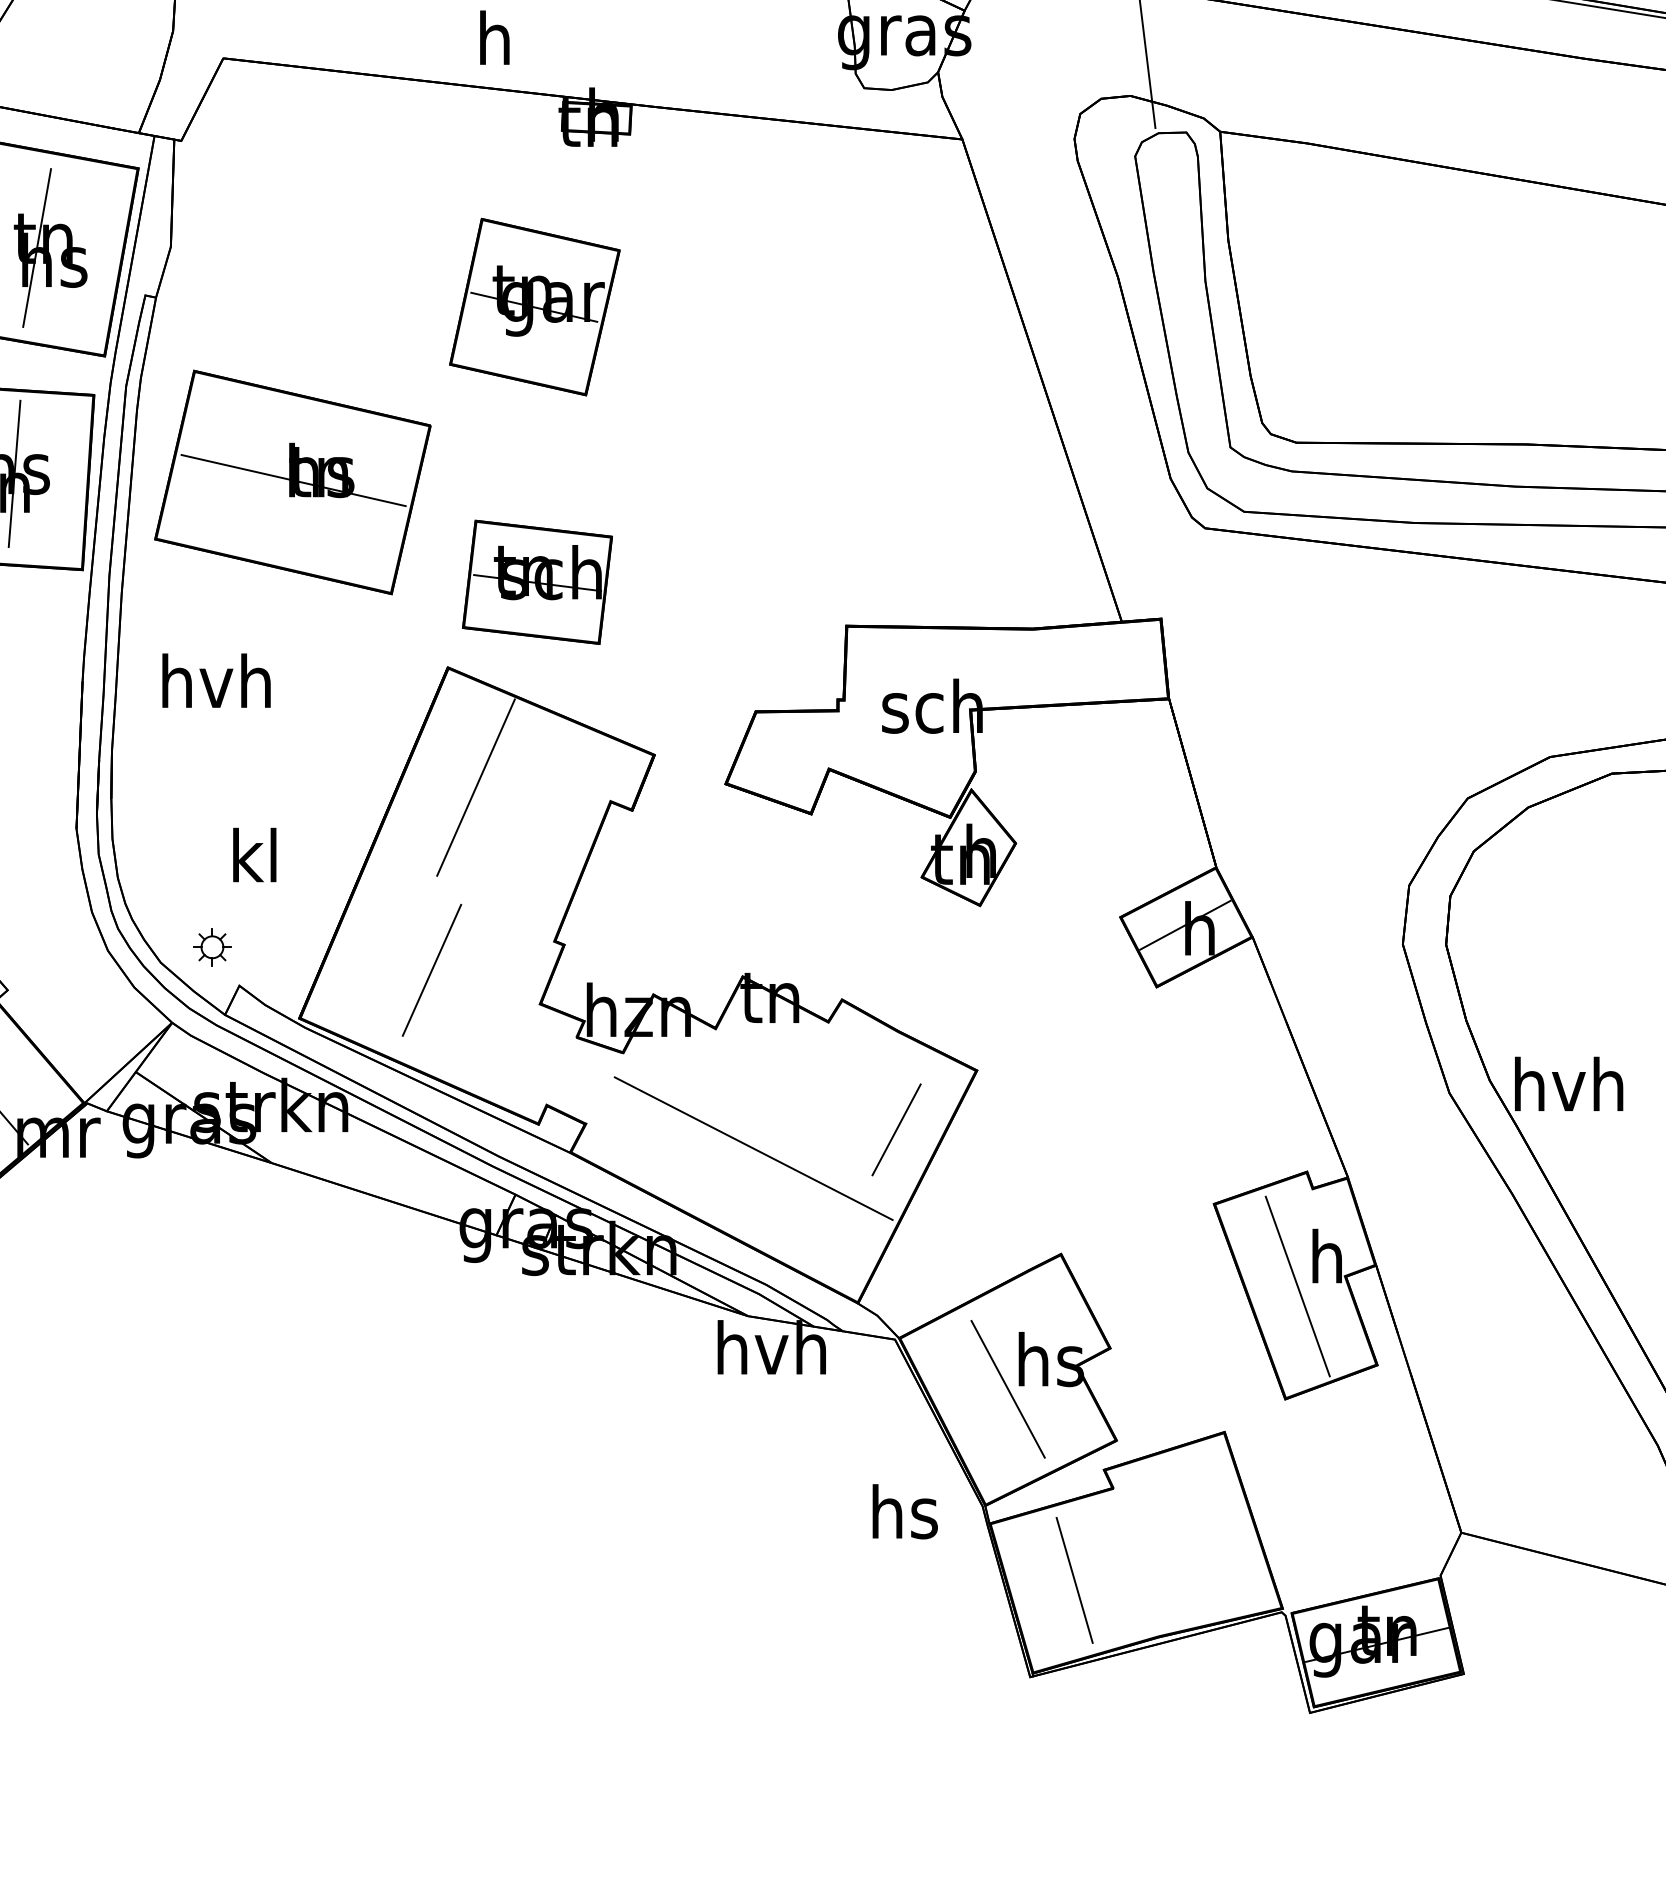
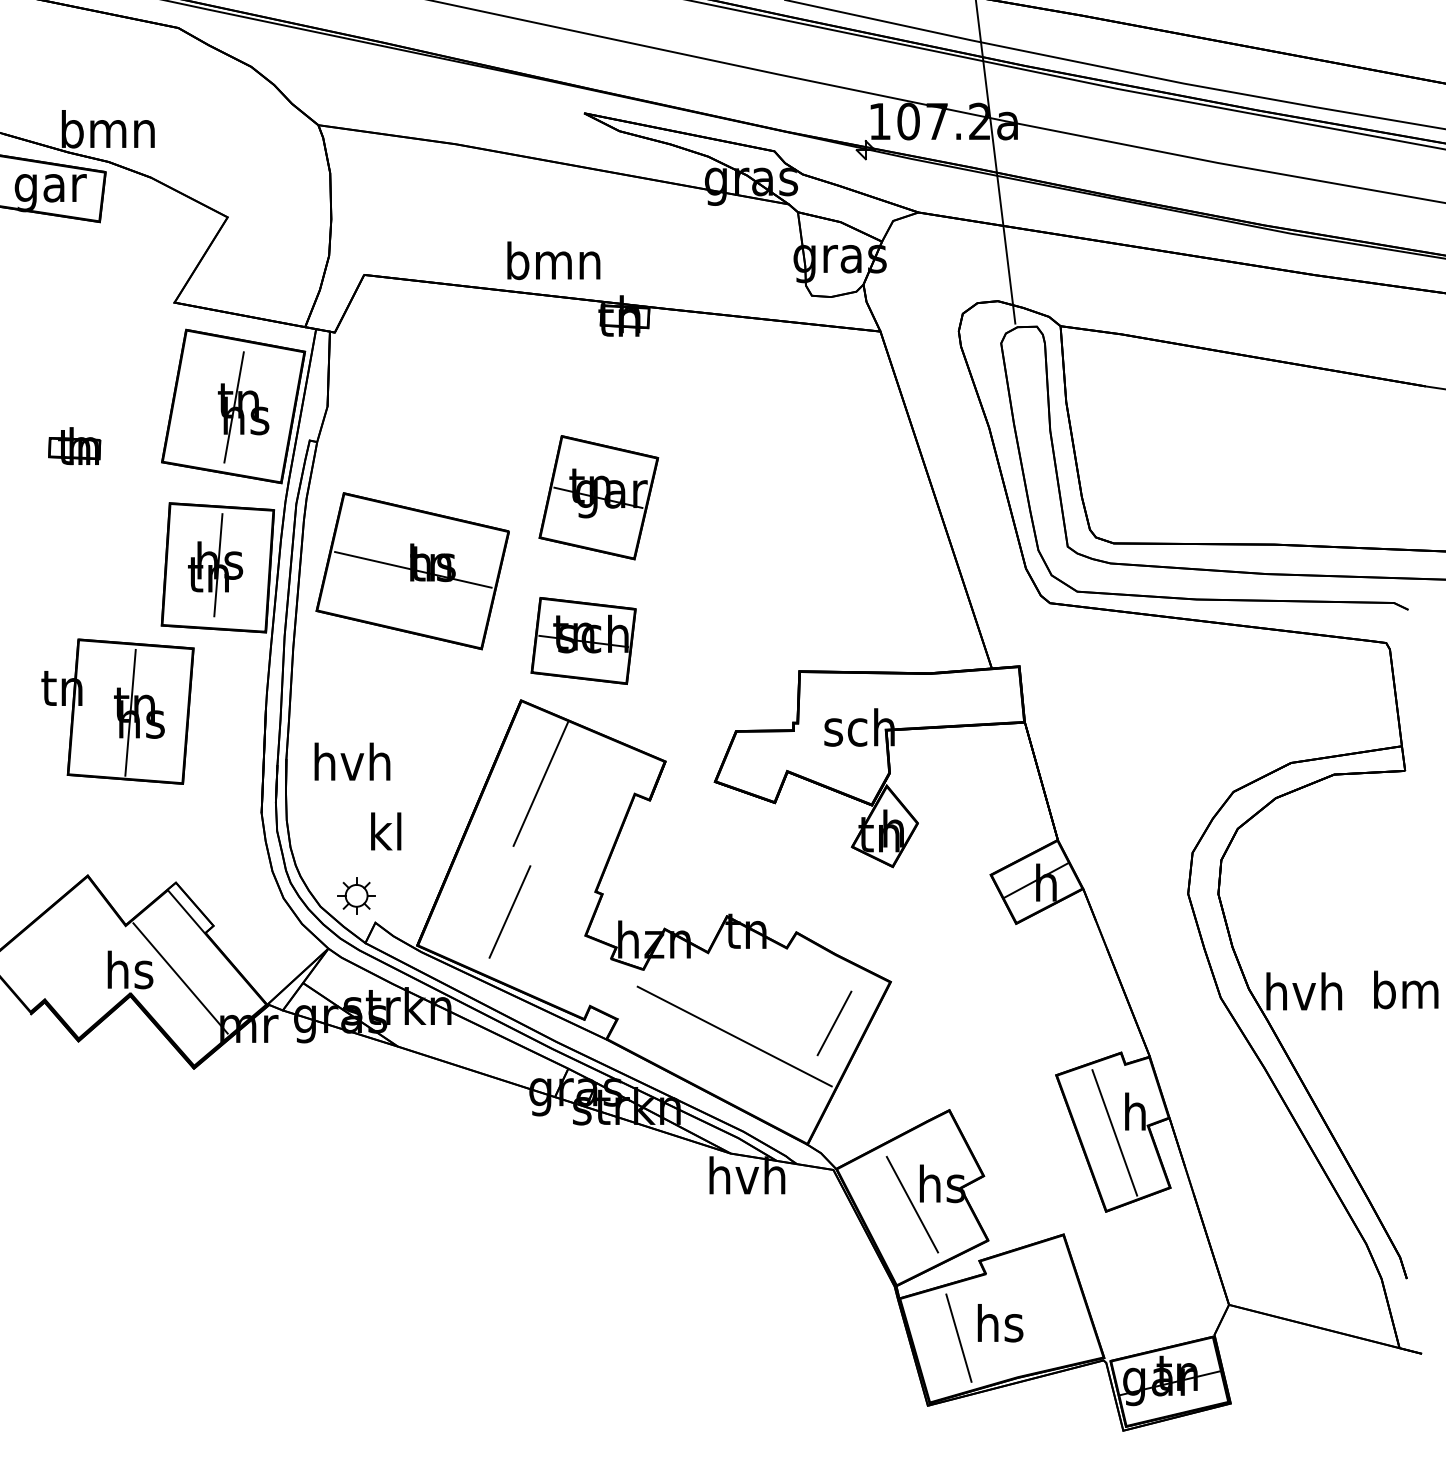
text: (494, 37) -> (553, 260), h -> bmn
part: (534, 306) -> (598, 497), moved
text: (216, 680) -> (352, 761), moved
part: (212, 946) -> (356, 895), size x1.43
text: (905, 1512) -> (1000, 1323), moved

